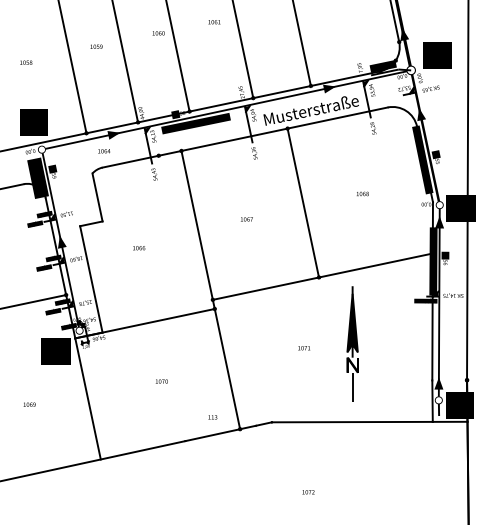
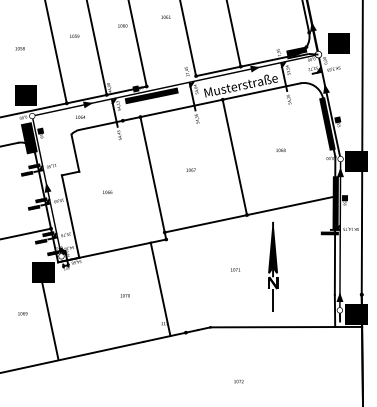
line: (221, 104) -> (171, 81), removed
line: (227, 368) -> (160, 288), moved
line: (87, 398) -> (48, 312), moved

